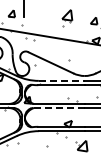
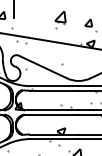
line: (61, 80) -> (54, 85), dashed -> solid
line: (59, 108) -> (52, 115), dashed -> solid

